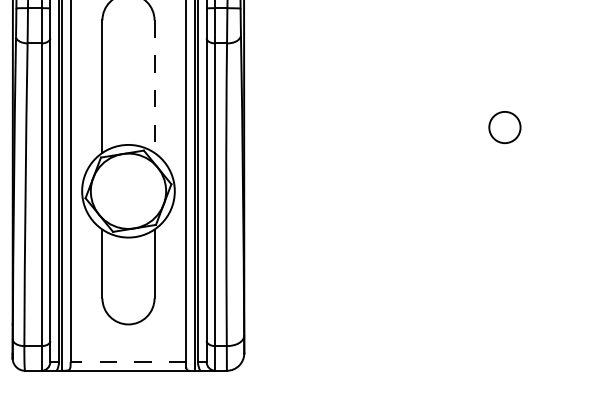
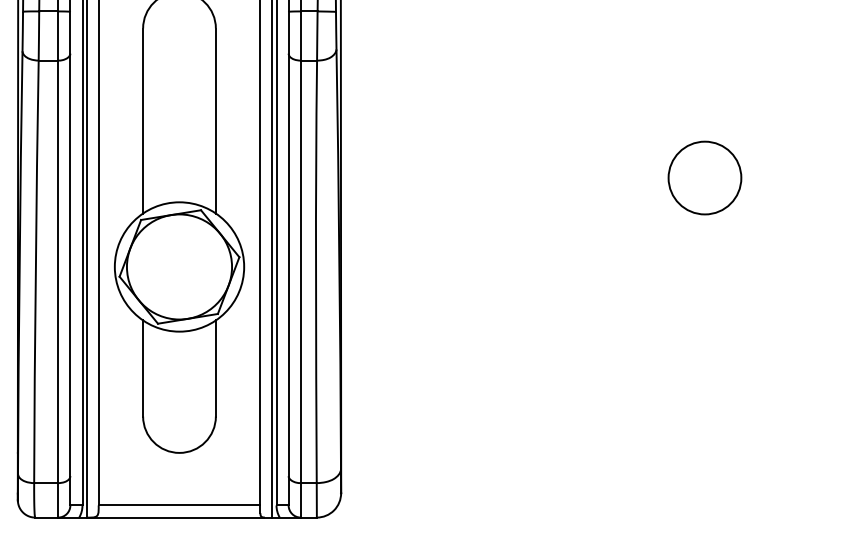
line: (154, 87) -> (215, 121), dashed -> solid
circle: (504, 127) -> (704, 177), size x1.67
line: (128, 362) -> (179, 505), dashed -> solid

